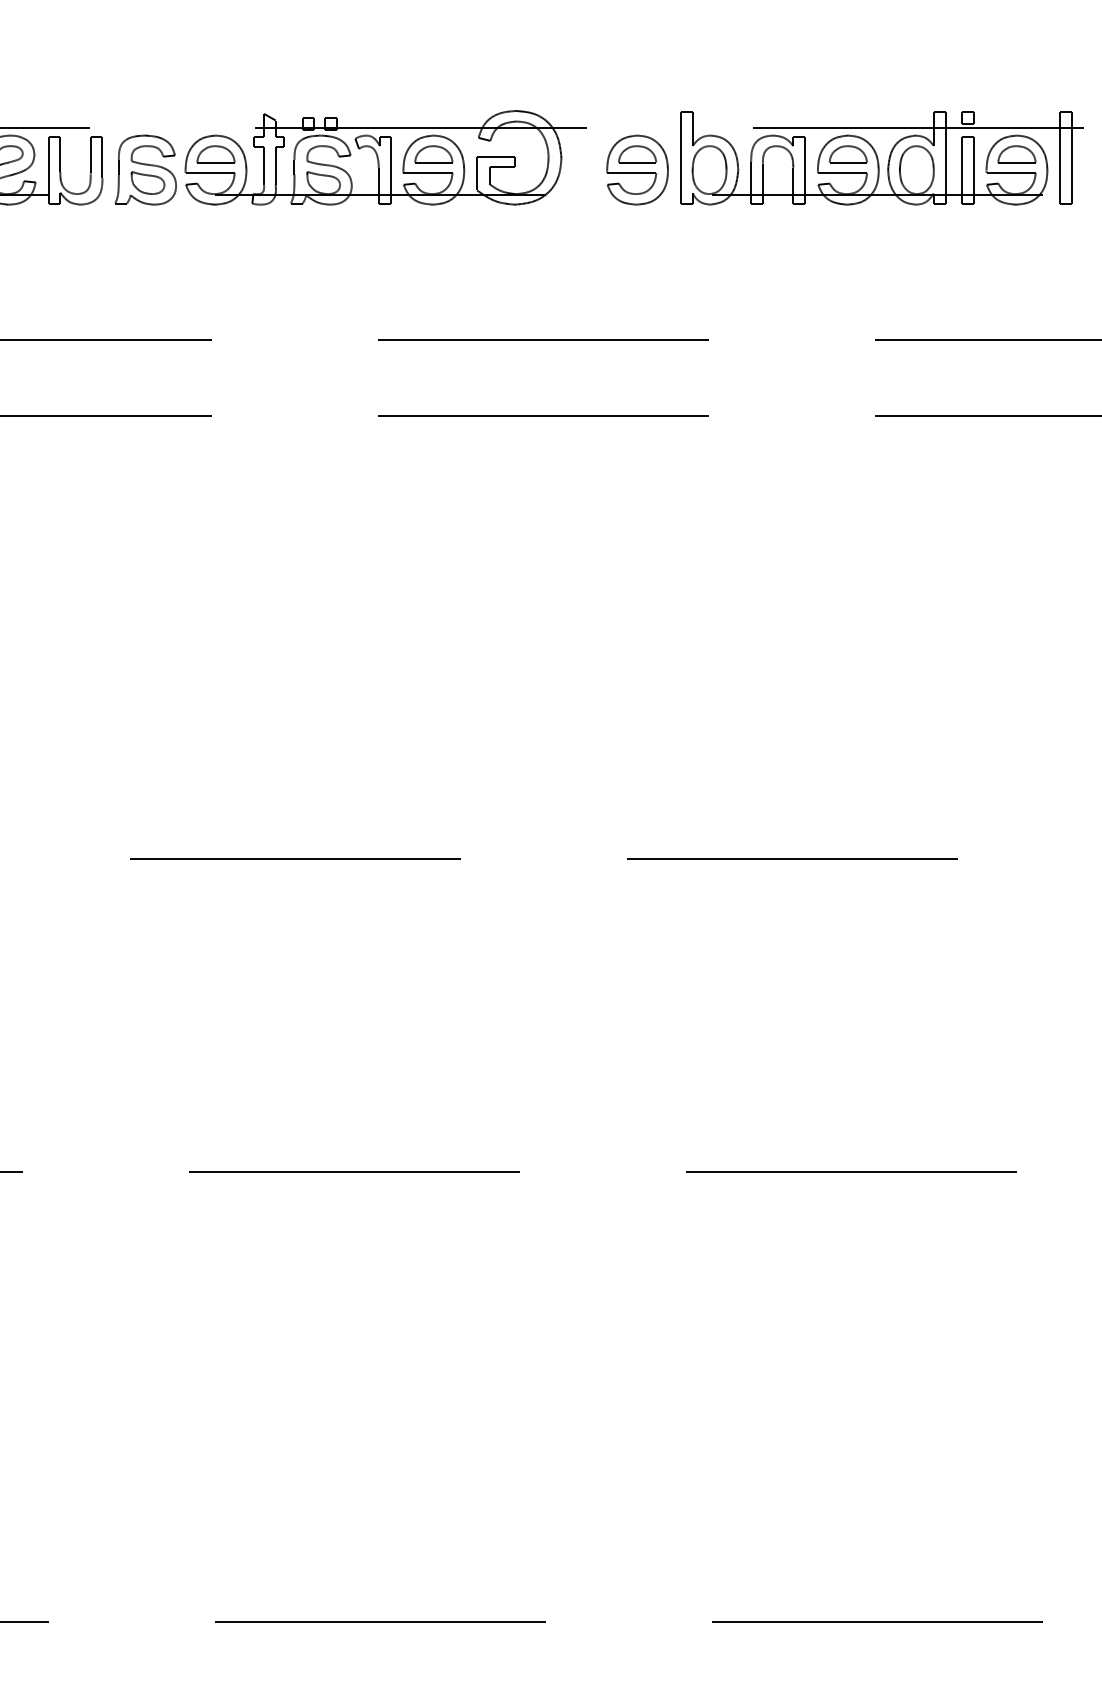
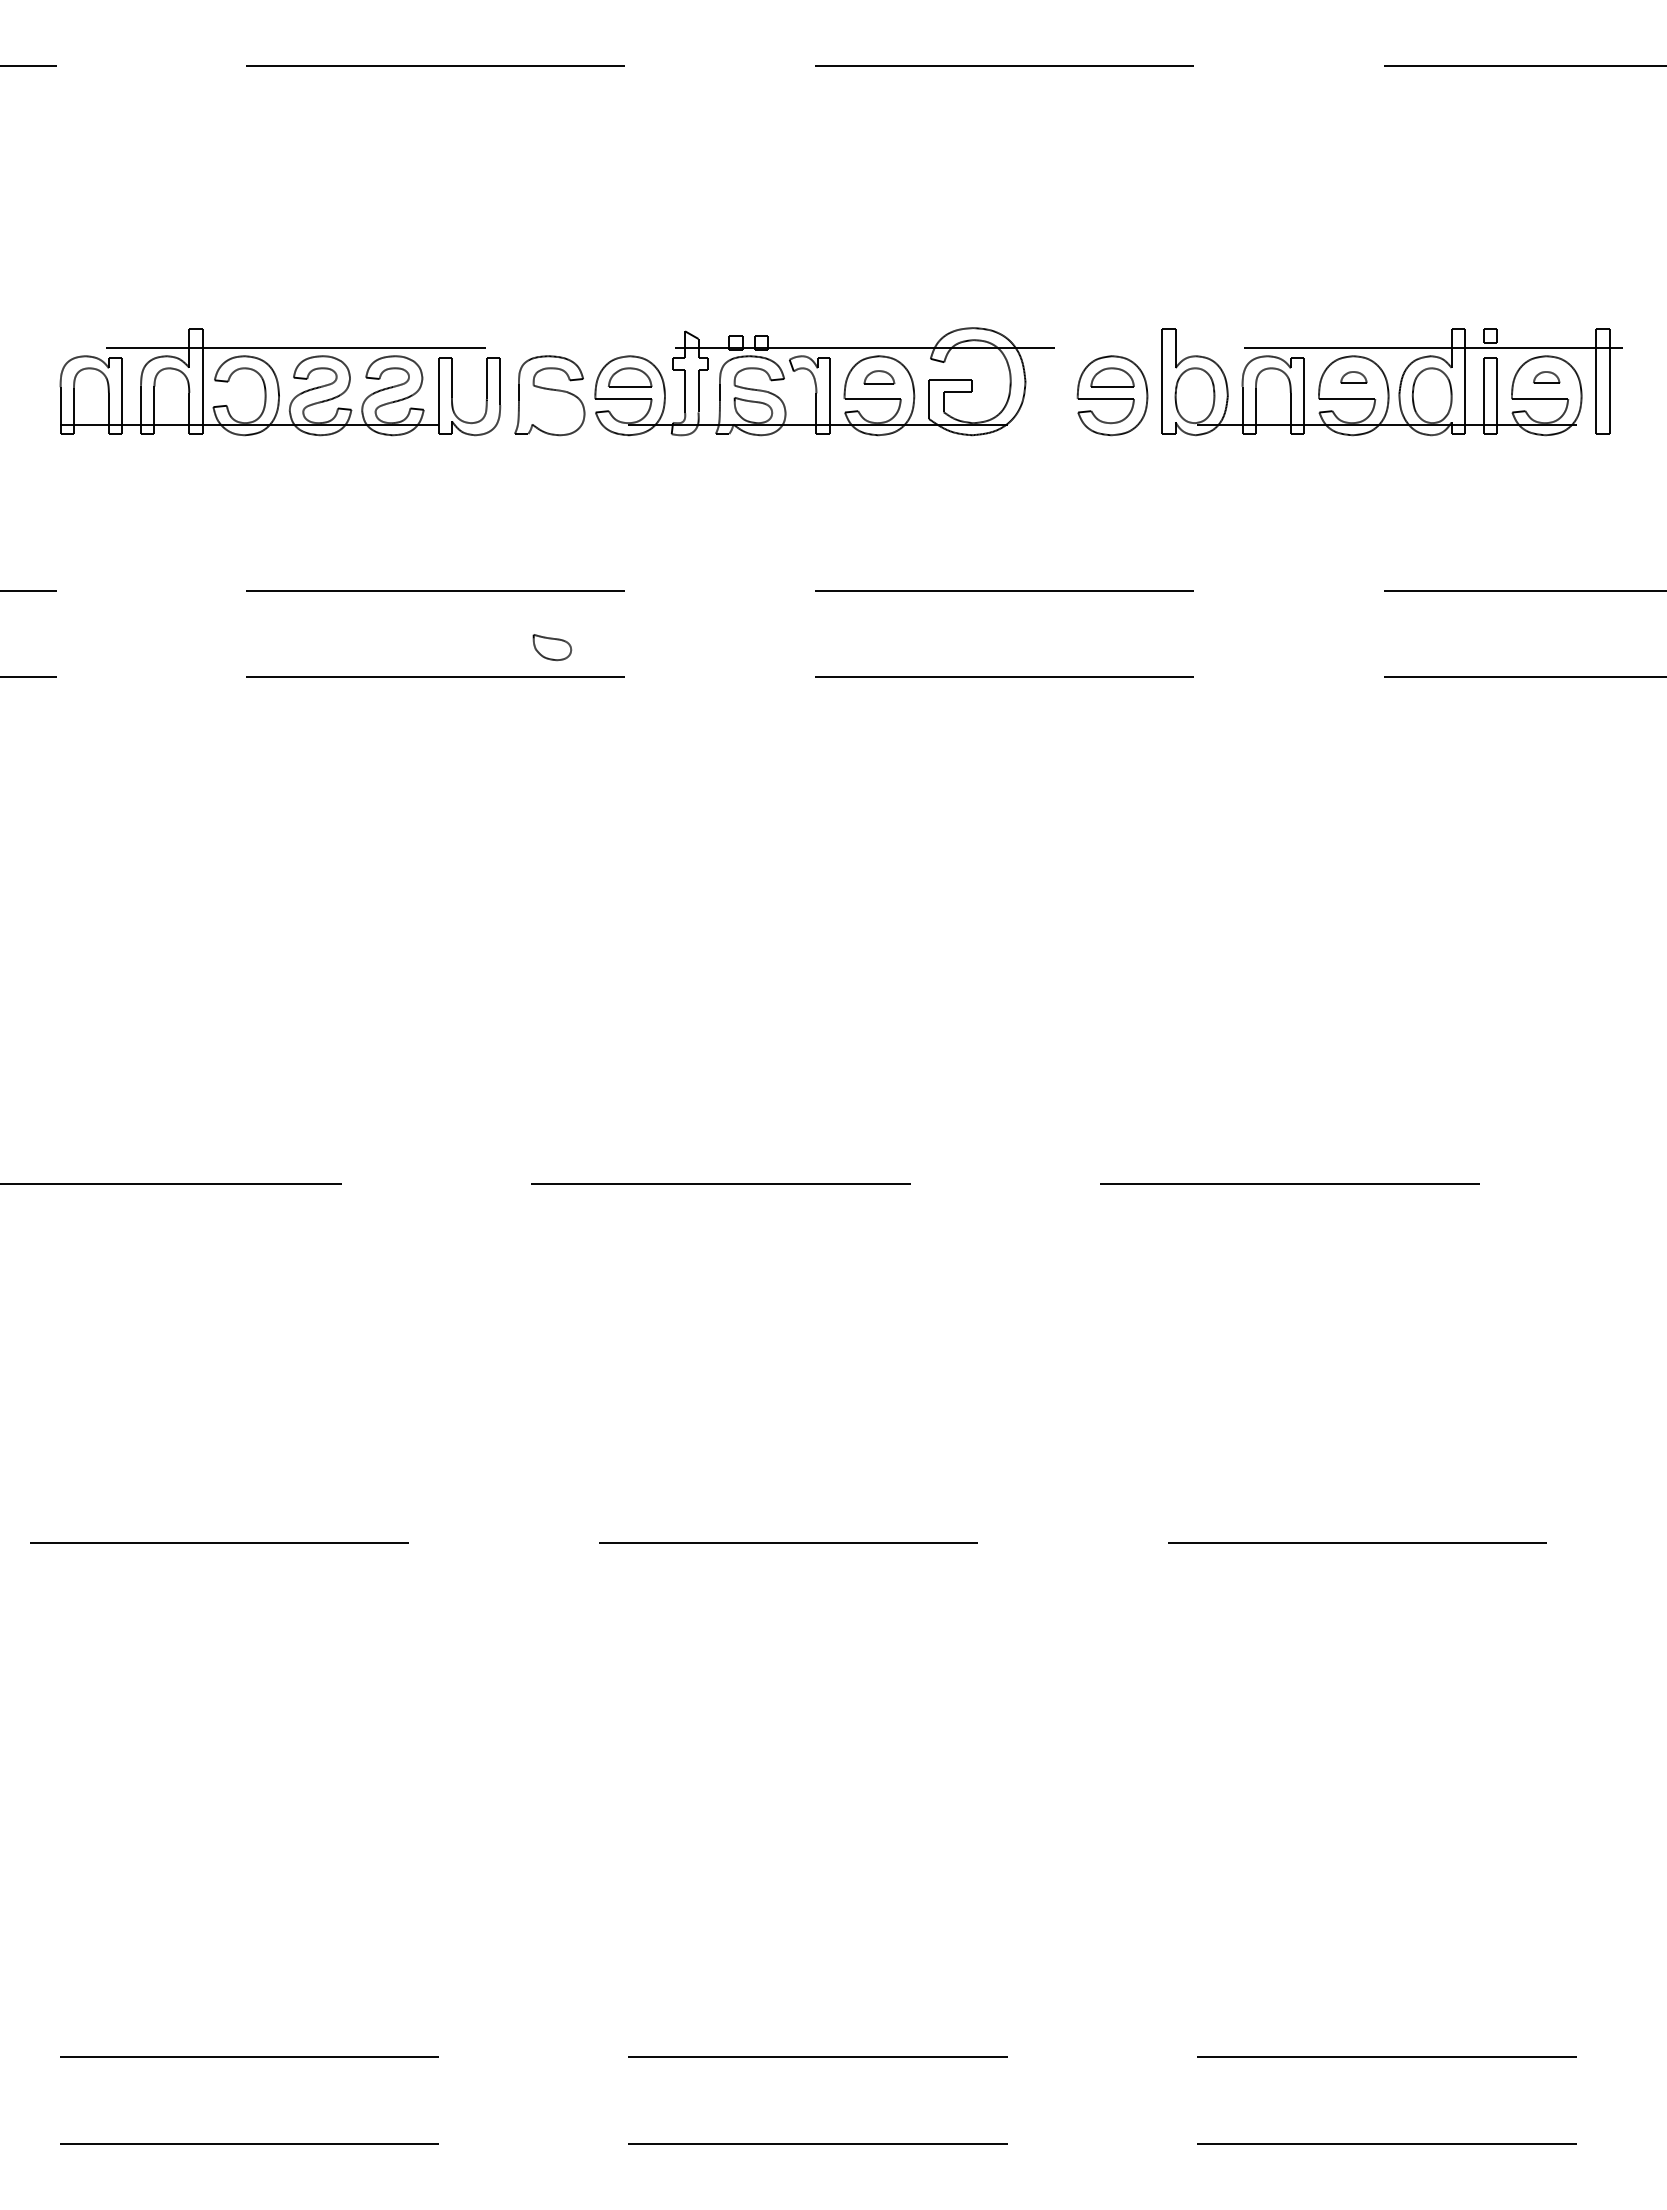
part: (433, 154) -> (879, 377), size x0.7
part: (848, 154) -> (1353, 377), size x0.6
part: (1016, 154) -> (1546, 377), size x0.6
part: (148, 183) -> (552, 647), moved

